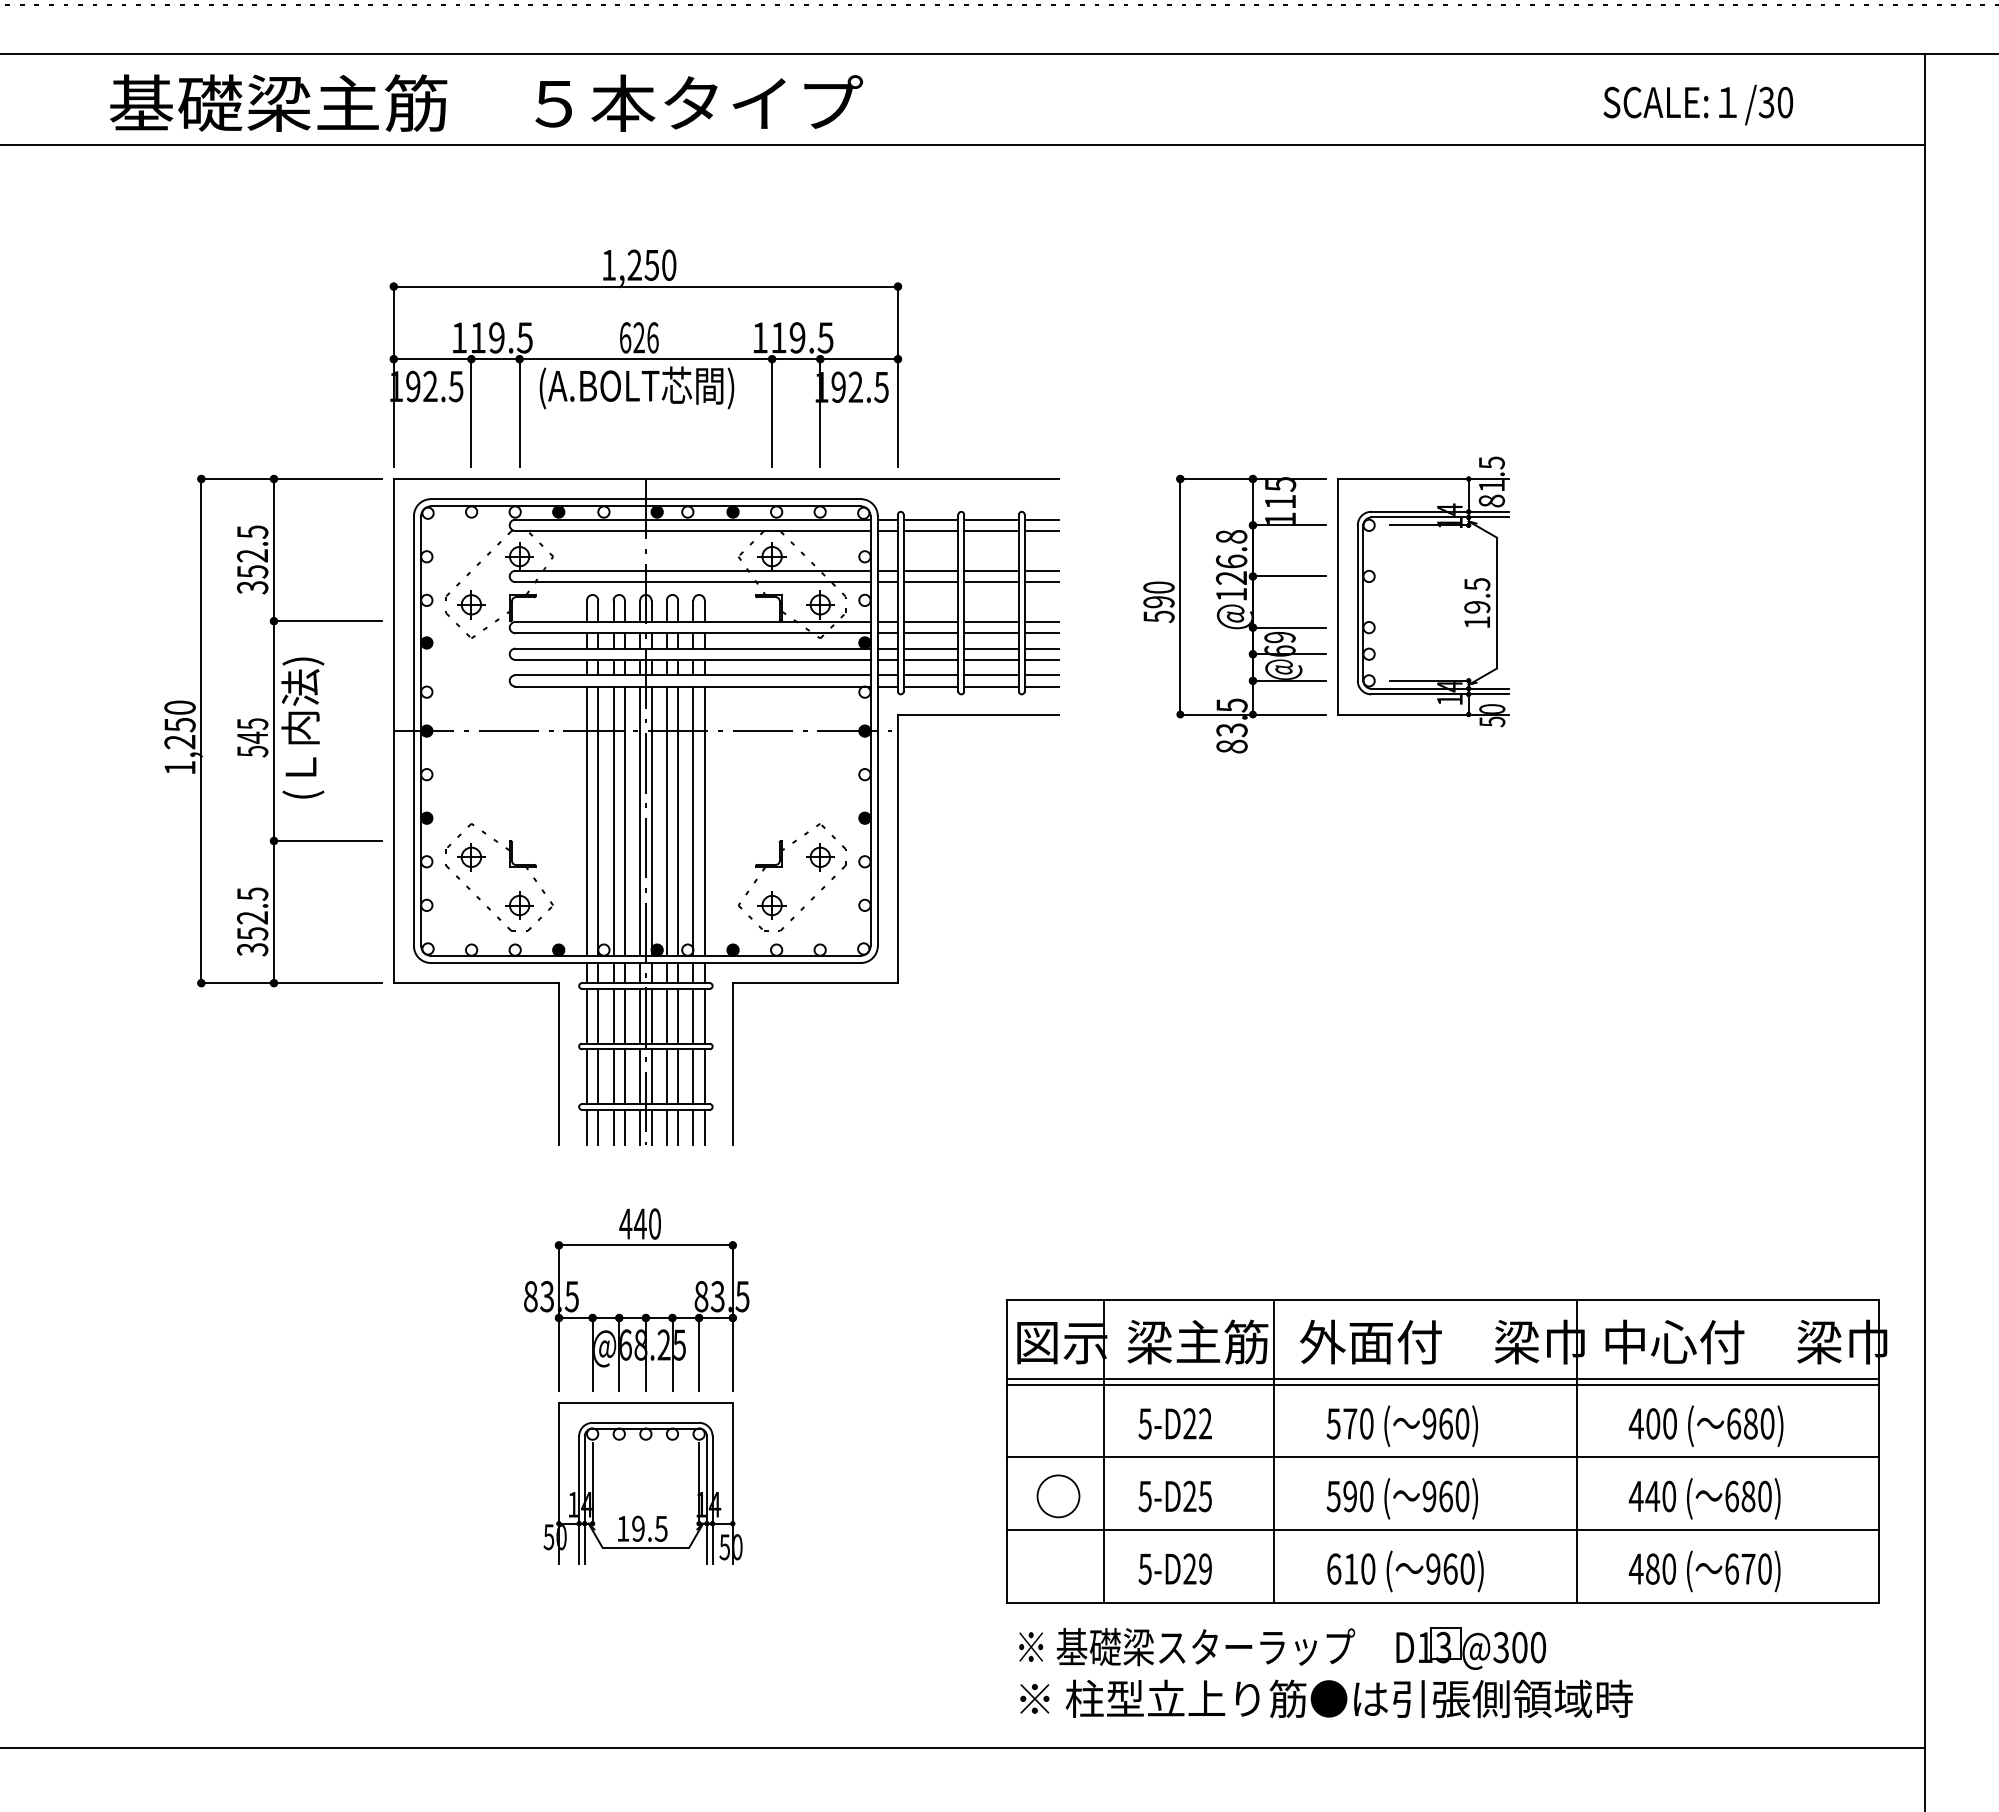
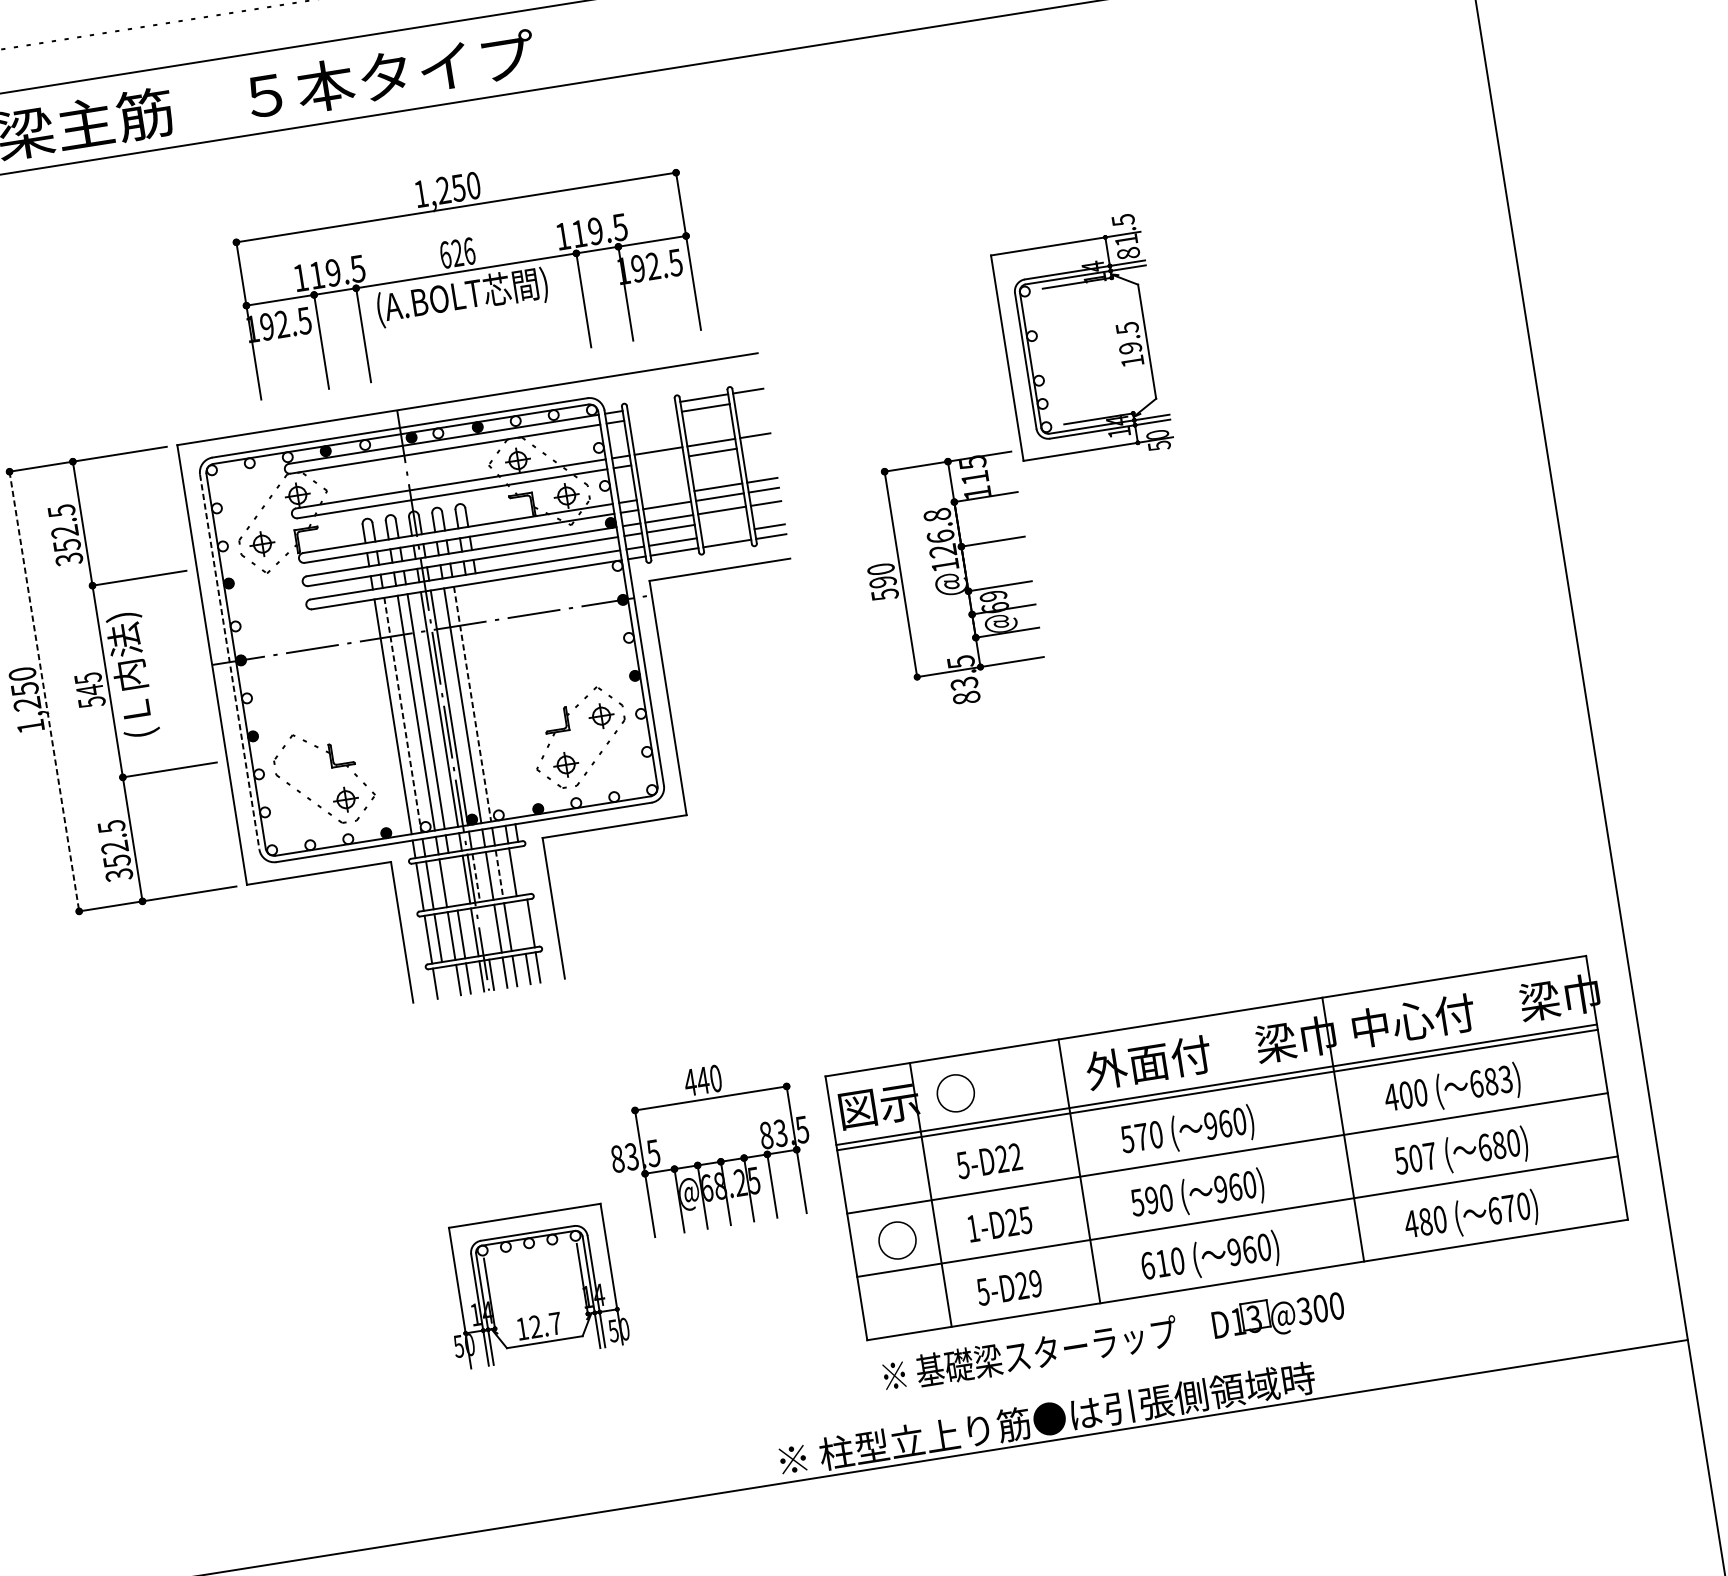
part: (645, 358) -> (465, 270), moved
line: (930, 519) -> (650, 406), removed
line: (930, 530) -> (652, 415), removed
line: (1041, 530) -> (749, 400), removed
line: (930, 582) -> (659, 461), removed
line: (1041, 582) -> (756, 445), removed
part: (1423, 591) -> (1081, 341), moved
part: (1234, 613) -> (950, 581), moved
line: (930, 621) -> (665, 495), removed
line: (991, 659) -> (723, 520), removed
line: (1041, 659) -> (767, 513), removed
line: (991, 675) -> (725, 533), removed
line: (201, 731) -> (44, 691), solid -> dashed
line: (413, 731) -> (229, 662), solid -> dashed
line: (693, 820) -> (485, 701), removed
line: (704, 820) -> (495, 700), removed
line: (598, 821) -> (403, 715), solid -> dashed
line: (678, 821) -> (472, 704), solid -> dashed
part: (471, 857) -> (297, 764), removed
line: (624, 1015) -> (452, 881), removed
line: (704, 1015) -> (522, 870), removed
line: (651, 1016) -> (476, 878), solid -> dashed
line: (678, 1016) -> (499, 874), solid -> dashed
line: (651, 1076) -> (484, 930), removed
line: (693, 1076) -> (521, 924), removed
line: (598, 1126) -> (445, 981), removed
part: (636, 1299) -> (710, 1146), moved
text: (1197, 1341) -> (997, 1086), 梁主筋 -> ○
text: (1767, 1423) -> (1505, 1079), 680) -> 683)
text: (1144, 1496) -> (972, 1228), 5-D25 -> 1-D25
text: (1652, 1496) -> (1415, 1158), 440 -> 507
text: (649, 1528) -> (545, 1325), 19.5 -> 12.7
text: (1326, 1698) -> (1047, 1418), moved

